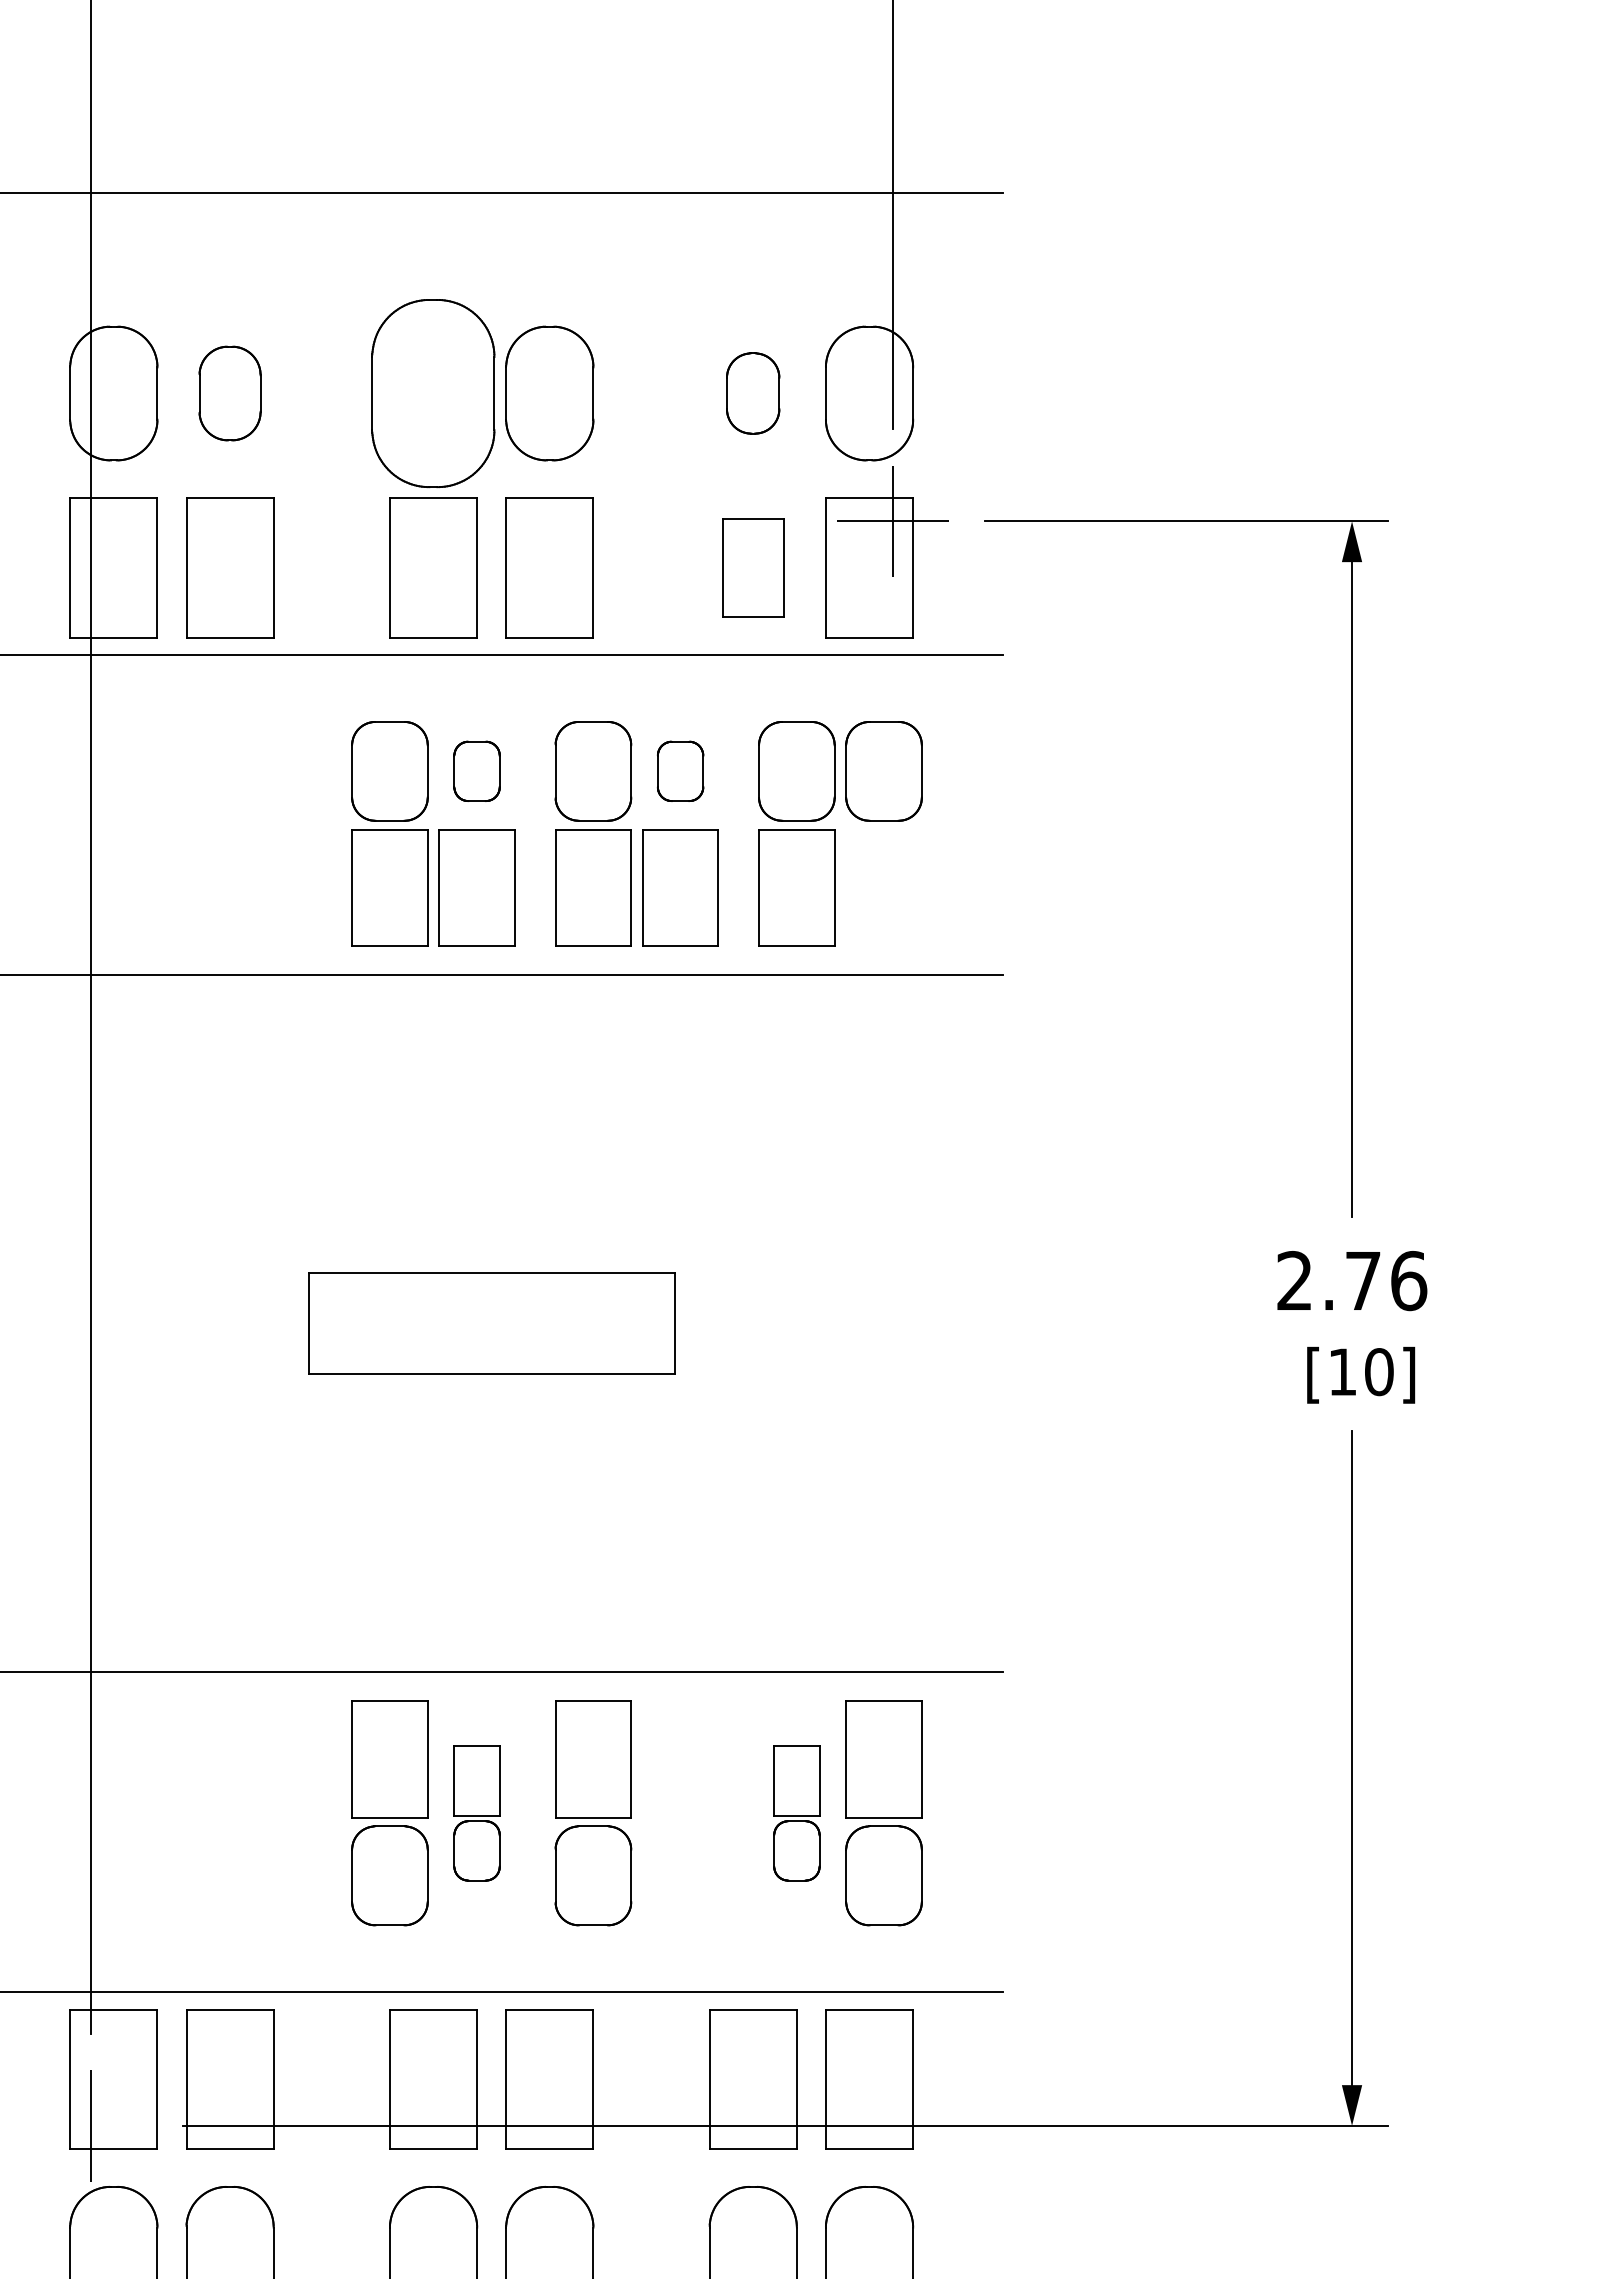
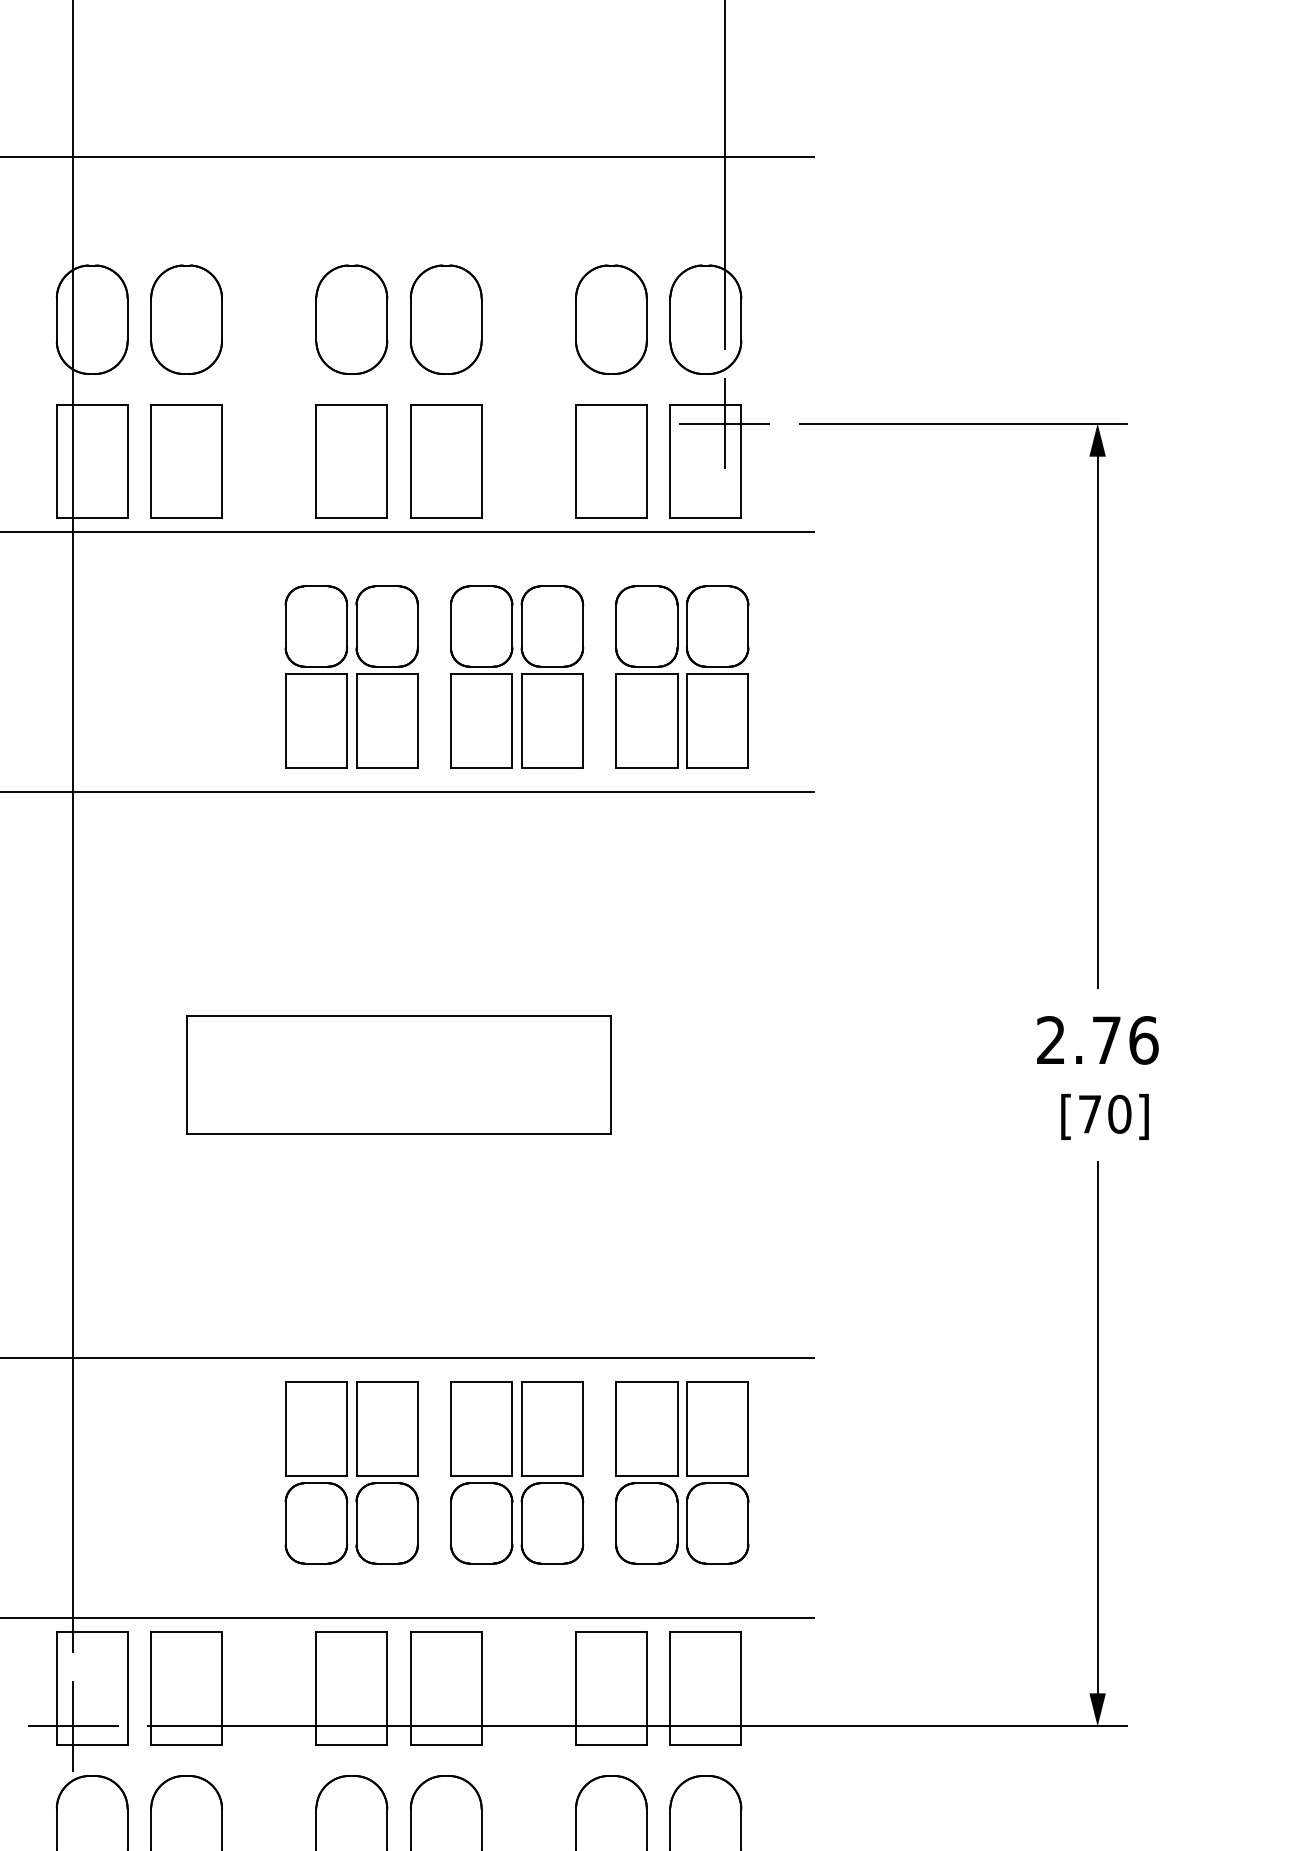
part: (229, 393) -> (186, 319), size x1.43
part: (433, 393) -> (351, 319), size x0.71
part: (752, 393) -> (610, 319), size x1.67
part: (753, 567) -> (611, 461), size x1.43
part: (476, 771) -> (386, 626), size x1.67
part: (680, 771) -> (552, 626), size x1.67
part: (883, 887) -> (717, 720), added
part: (491, 1323) -> (398, 1074), size x1.43
text: (1342, 1371) -> (1089, 1113), [10] -> [70]
part: (476, 1813) -> (386, 1472), size x1.67
part: (680, 1813) -> (552, 1472), added
part: (796, 1813) -> (646, 1472), size x1.67
line: (90, 2125) -> (73, 1726), added

